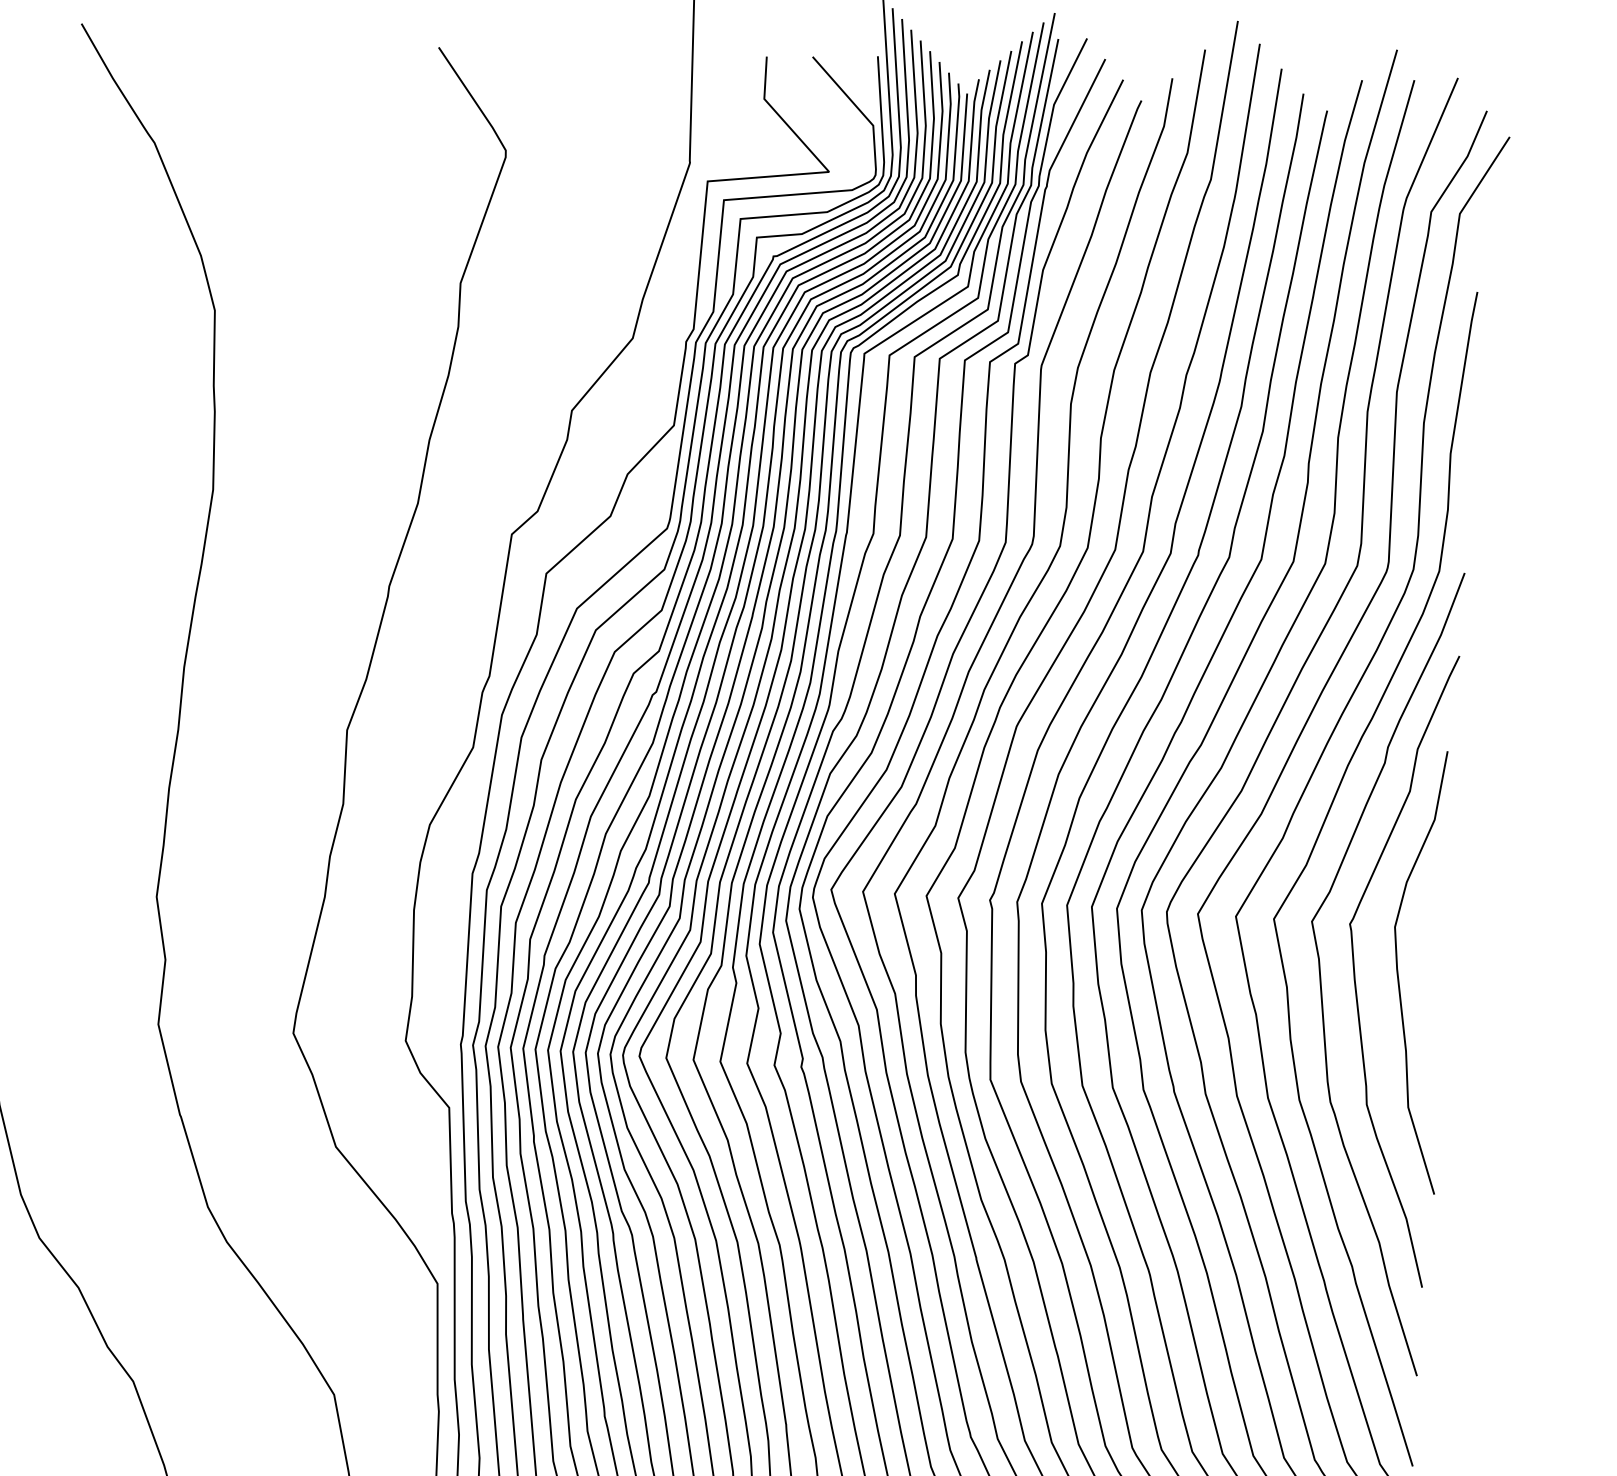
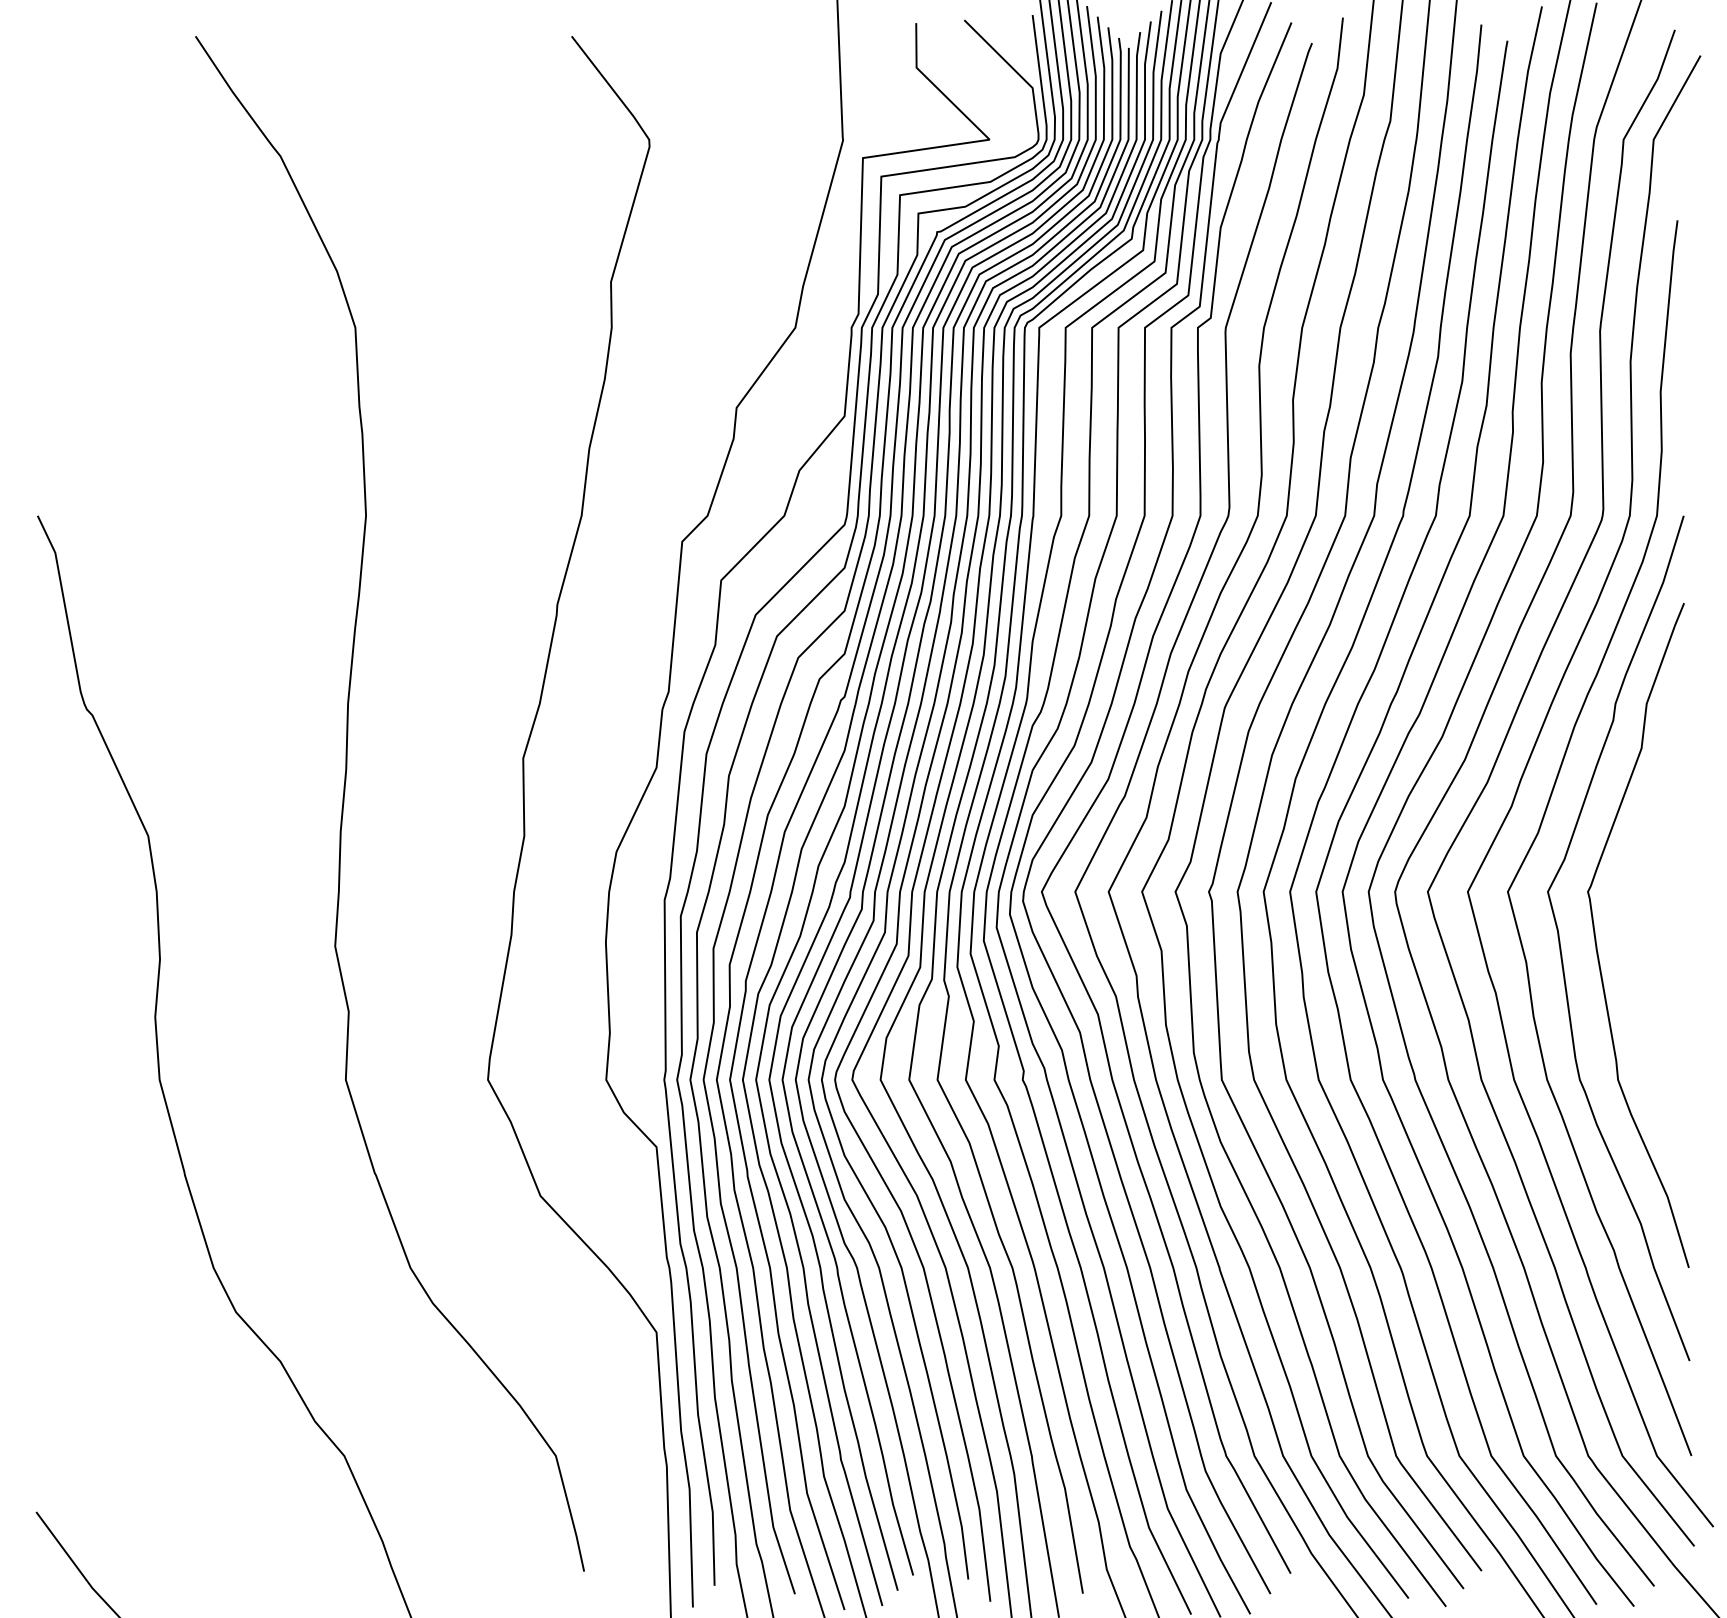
curve: (1398, 972) -> (1642, 939), removed

